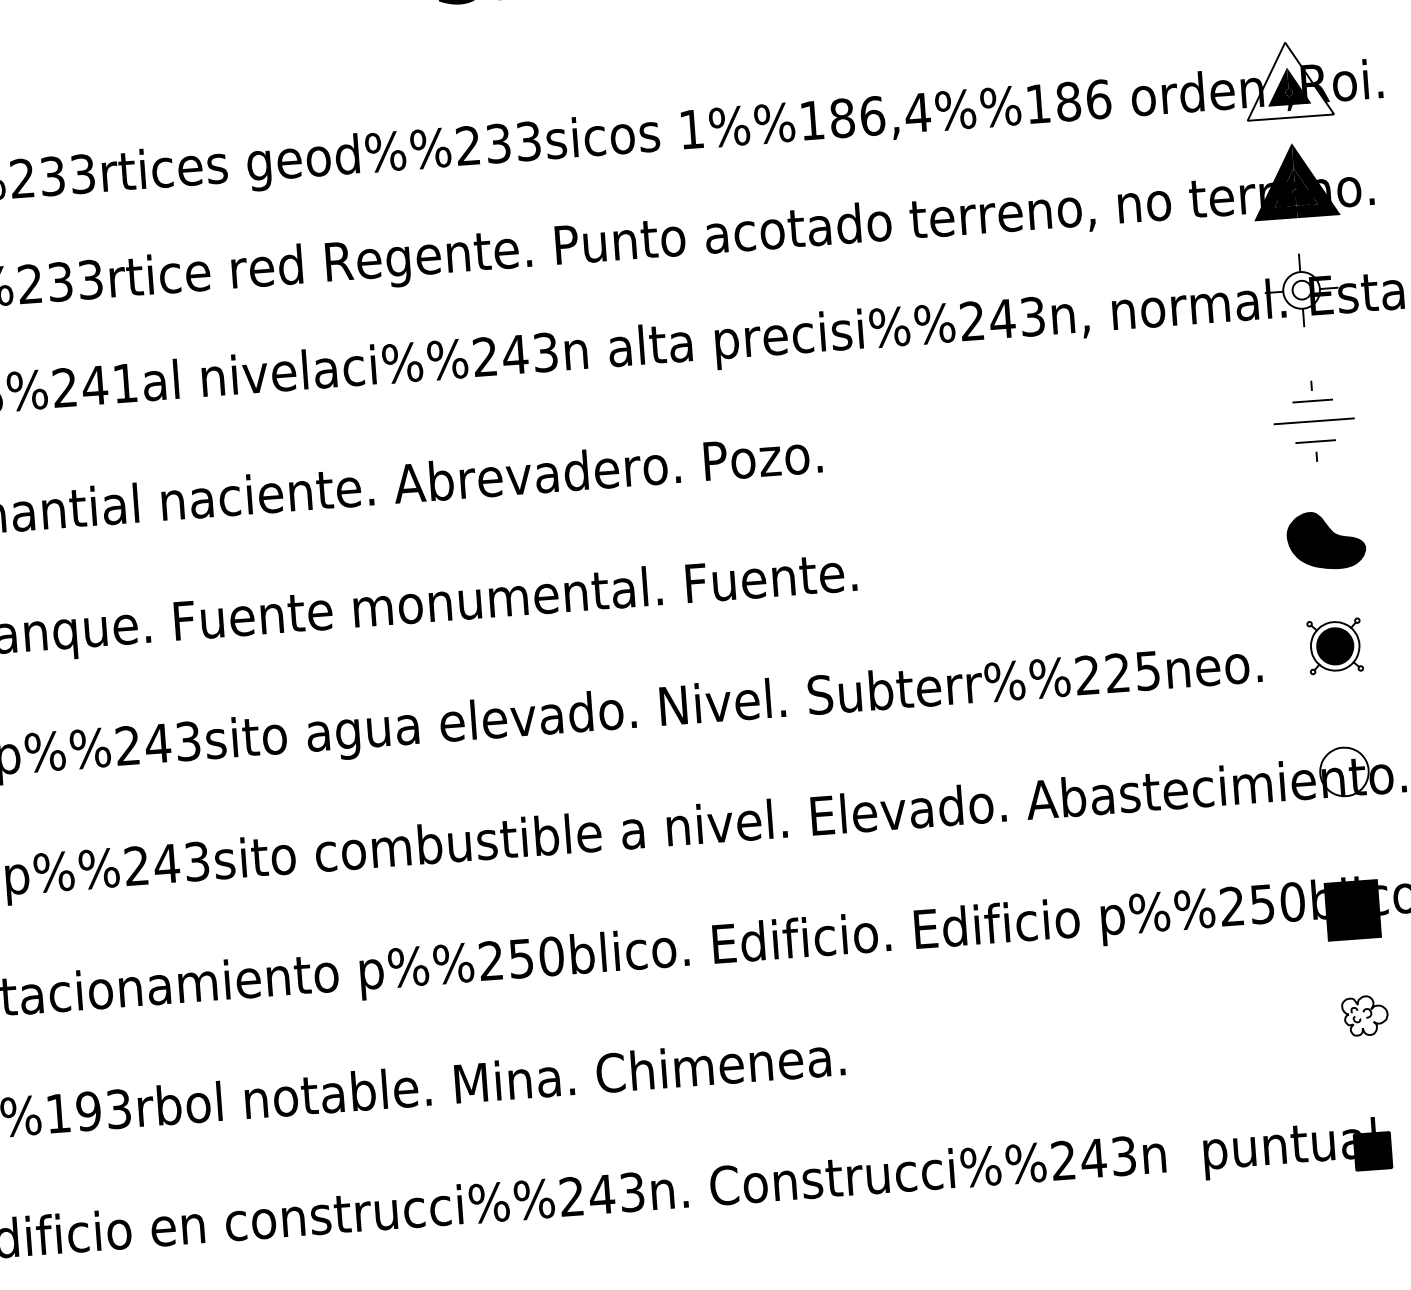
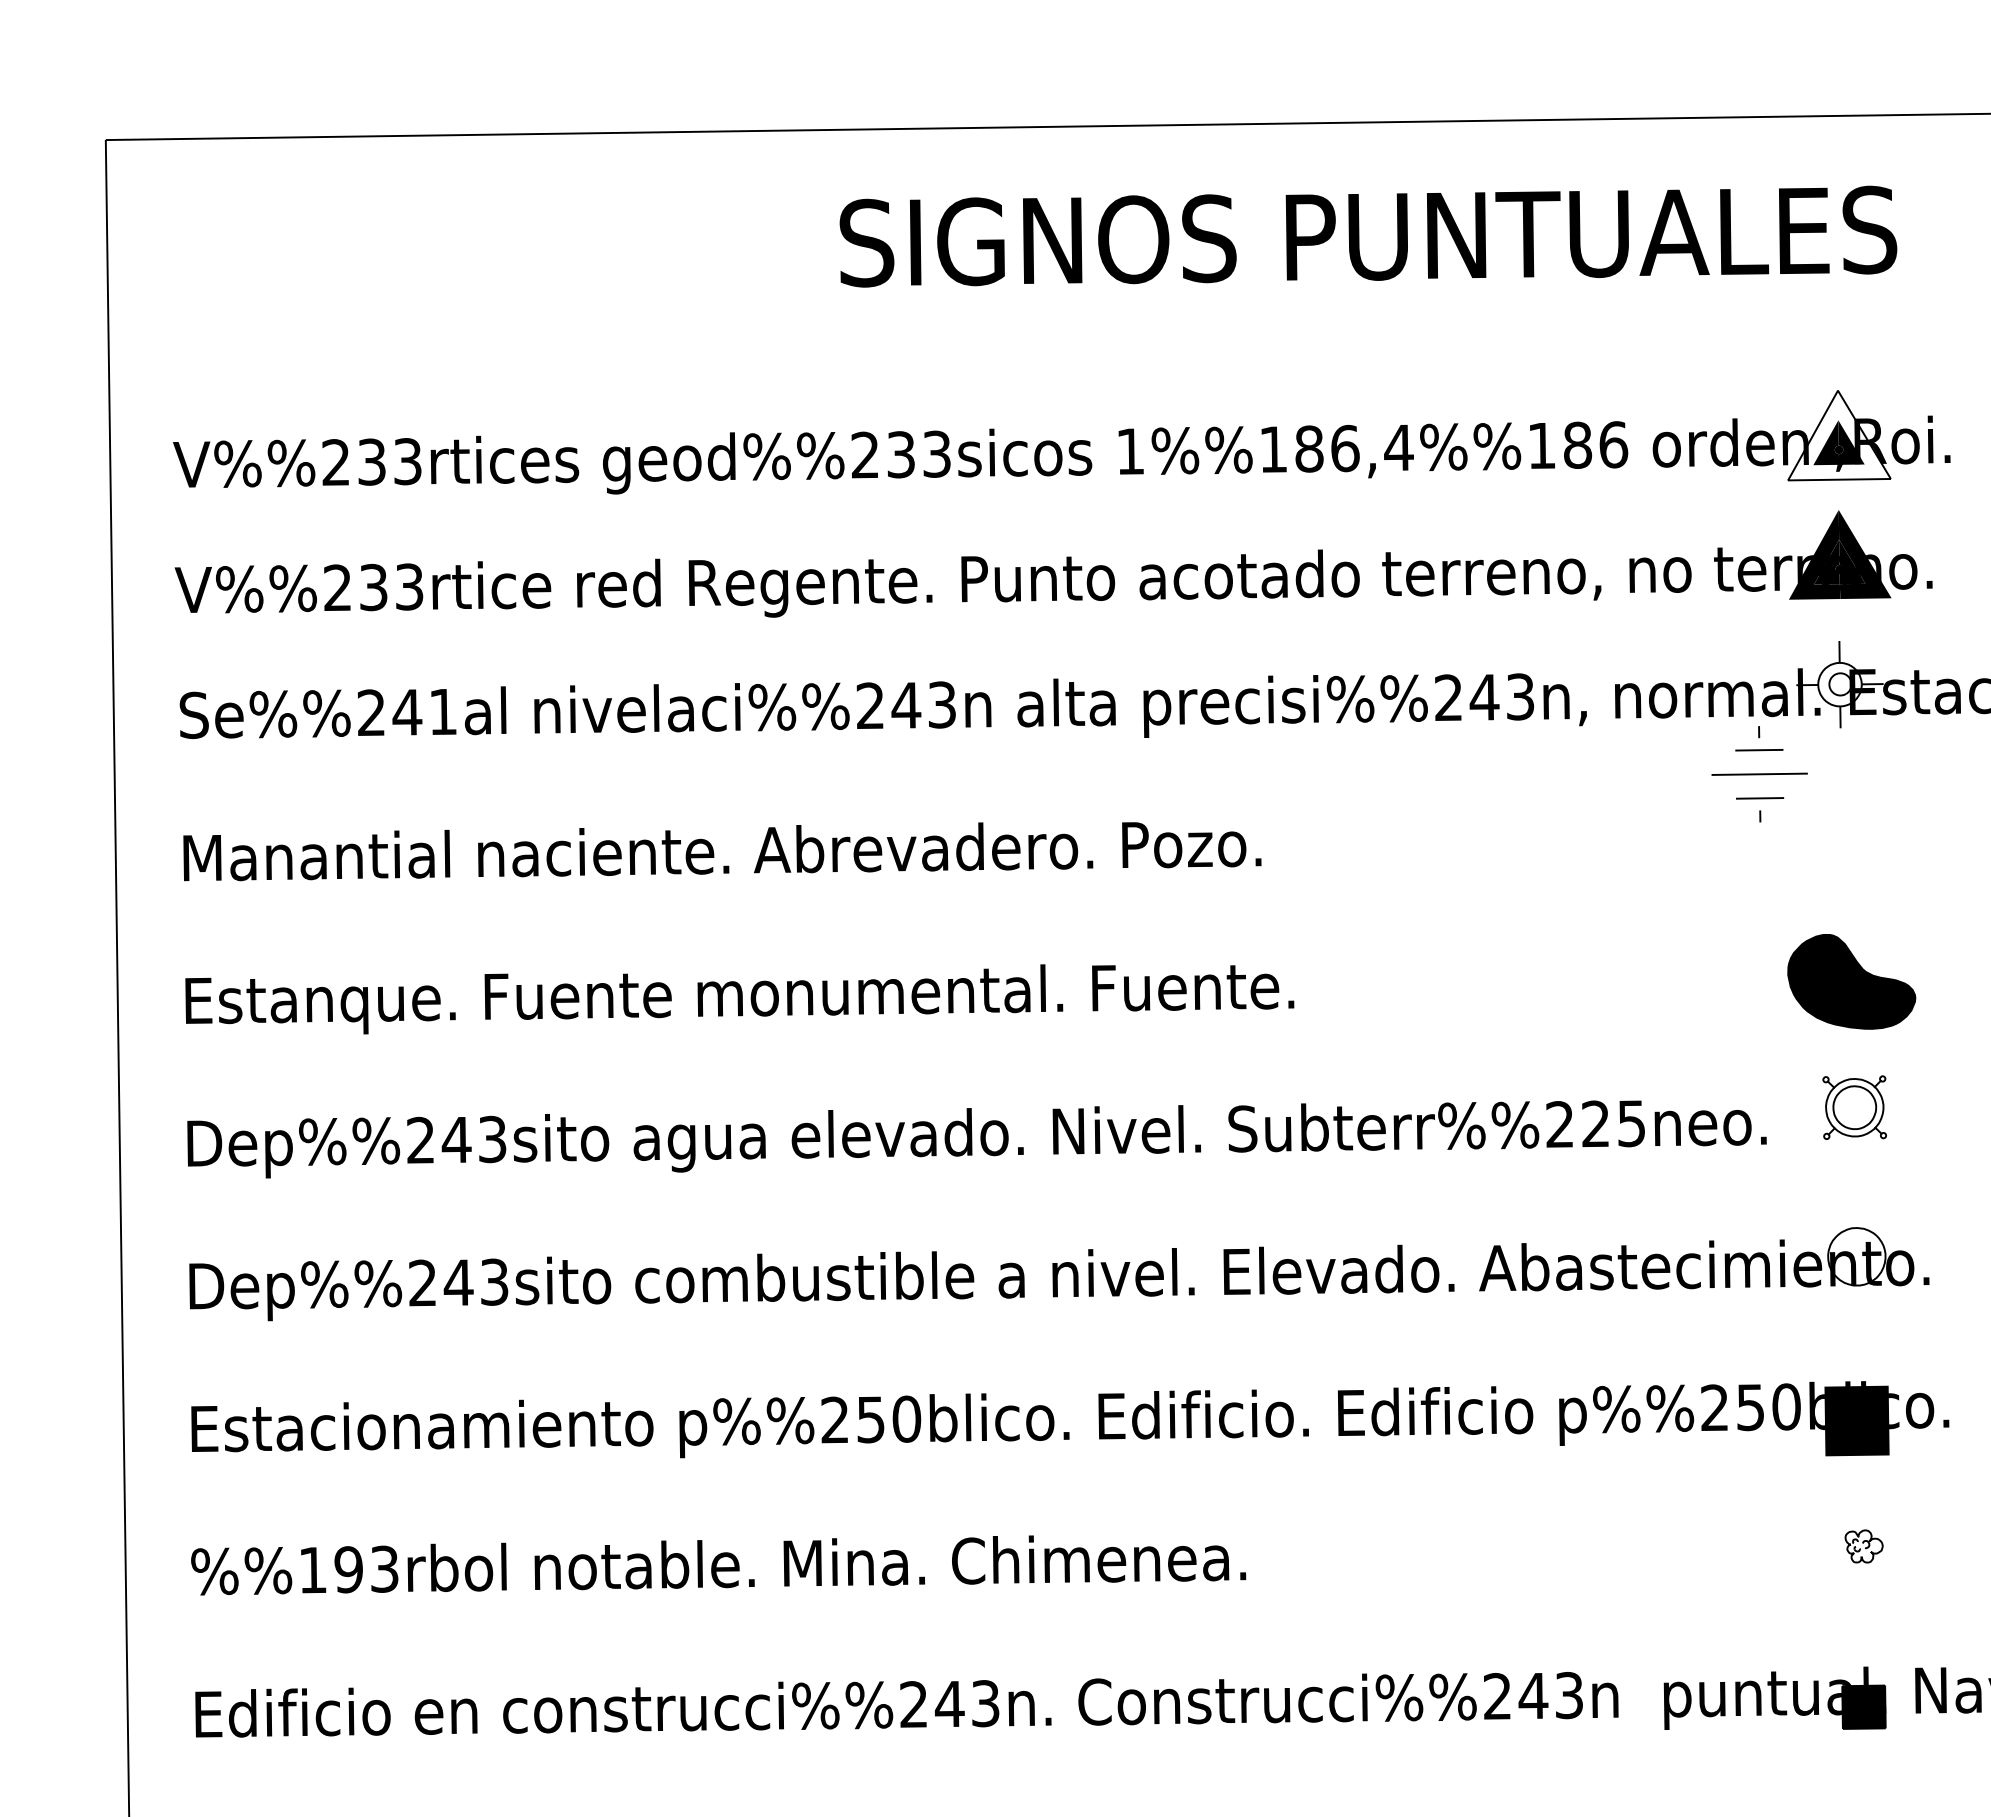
part: (1314, 421) -> (1759, 774), moved
part: (1326, 540) -> (1851, 981), size x1.4
fill: (1335, 646) -> (1854, 1107), removed
part: (1364, 1015) -> (1863, 1546), size x0.7

